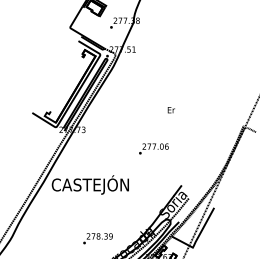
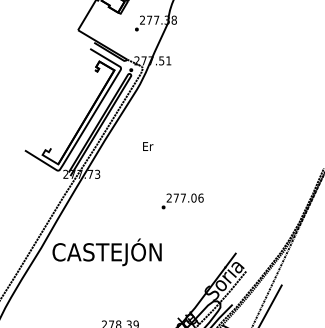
text: (170, 110) -> (146, 147), moved
text: (153, 148) -> (182, 200), moved

